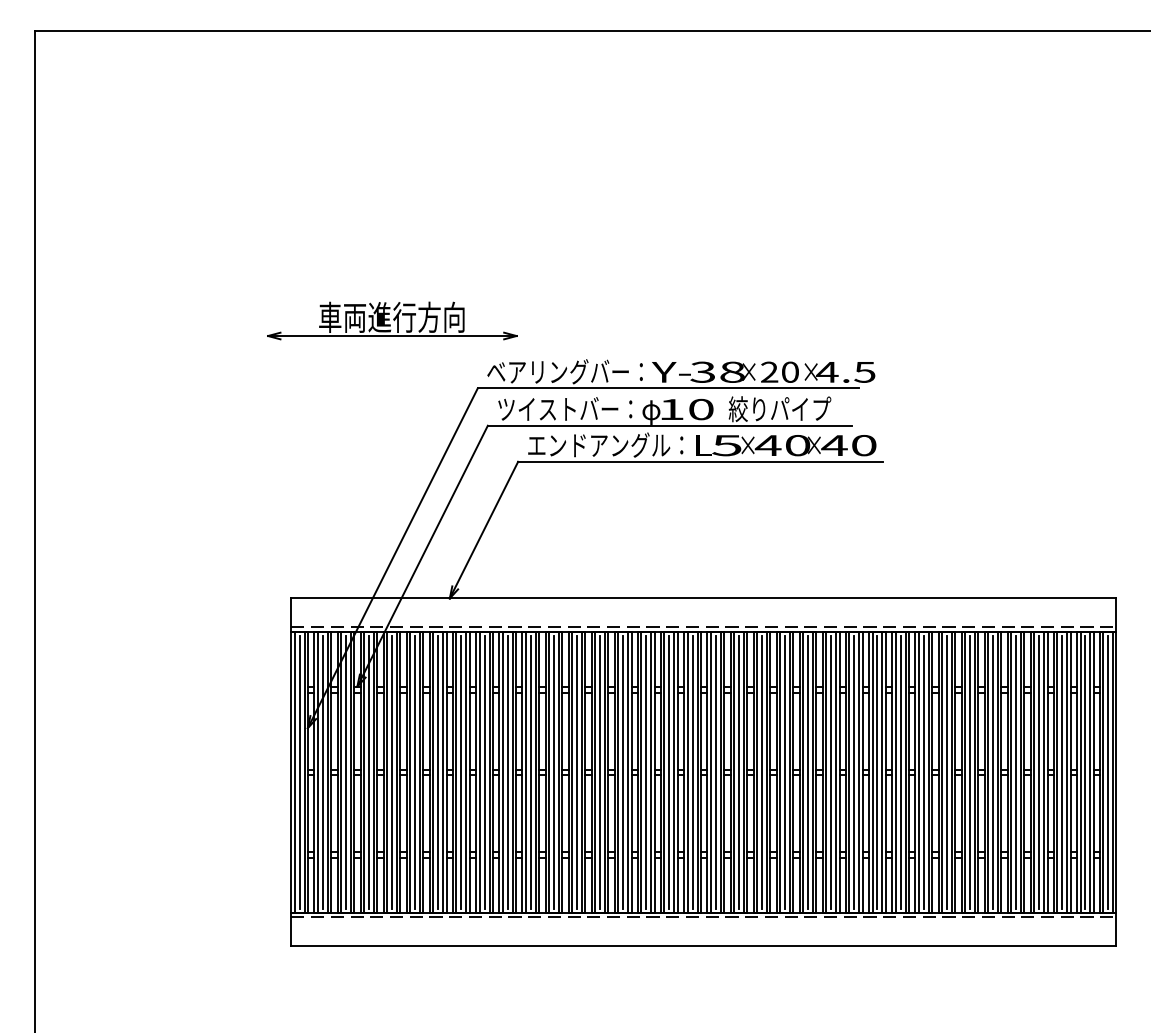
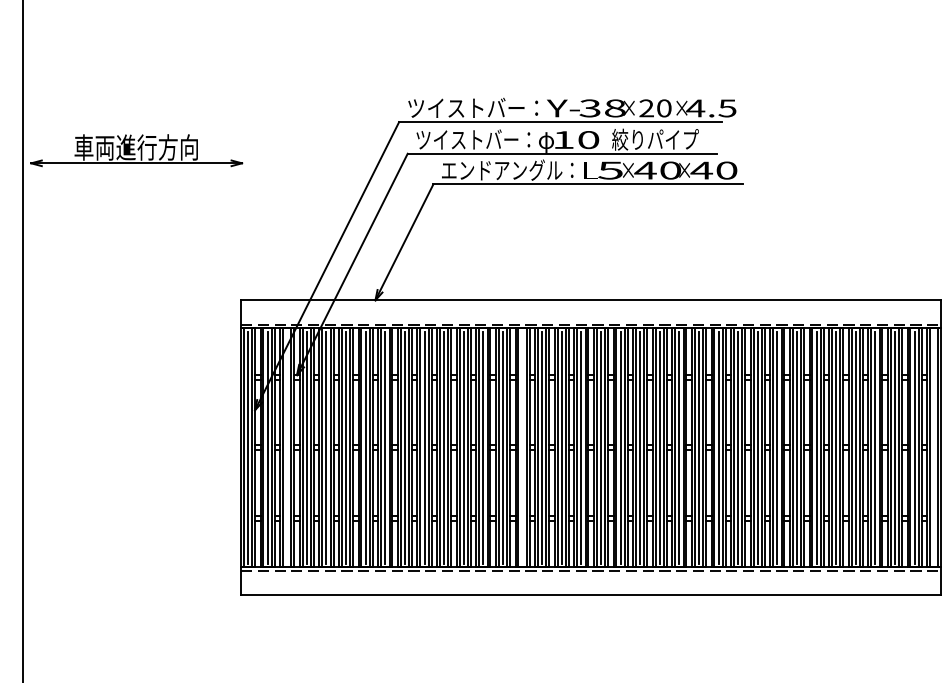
part: (392, 320) -> (136, 150), moved
text: (564, 371) -> (472, 107), ベアリングバー： -> ツイストバー：
line: (345, 772) -> (286, 447), removed
line: (623, 772) -> (522, 447), removed
line: (1108, 772) -> (934, 447), removed

